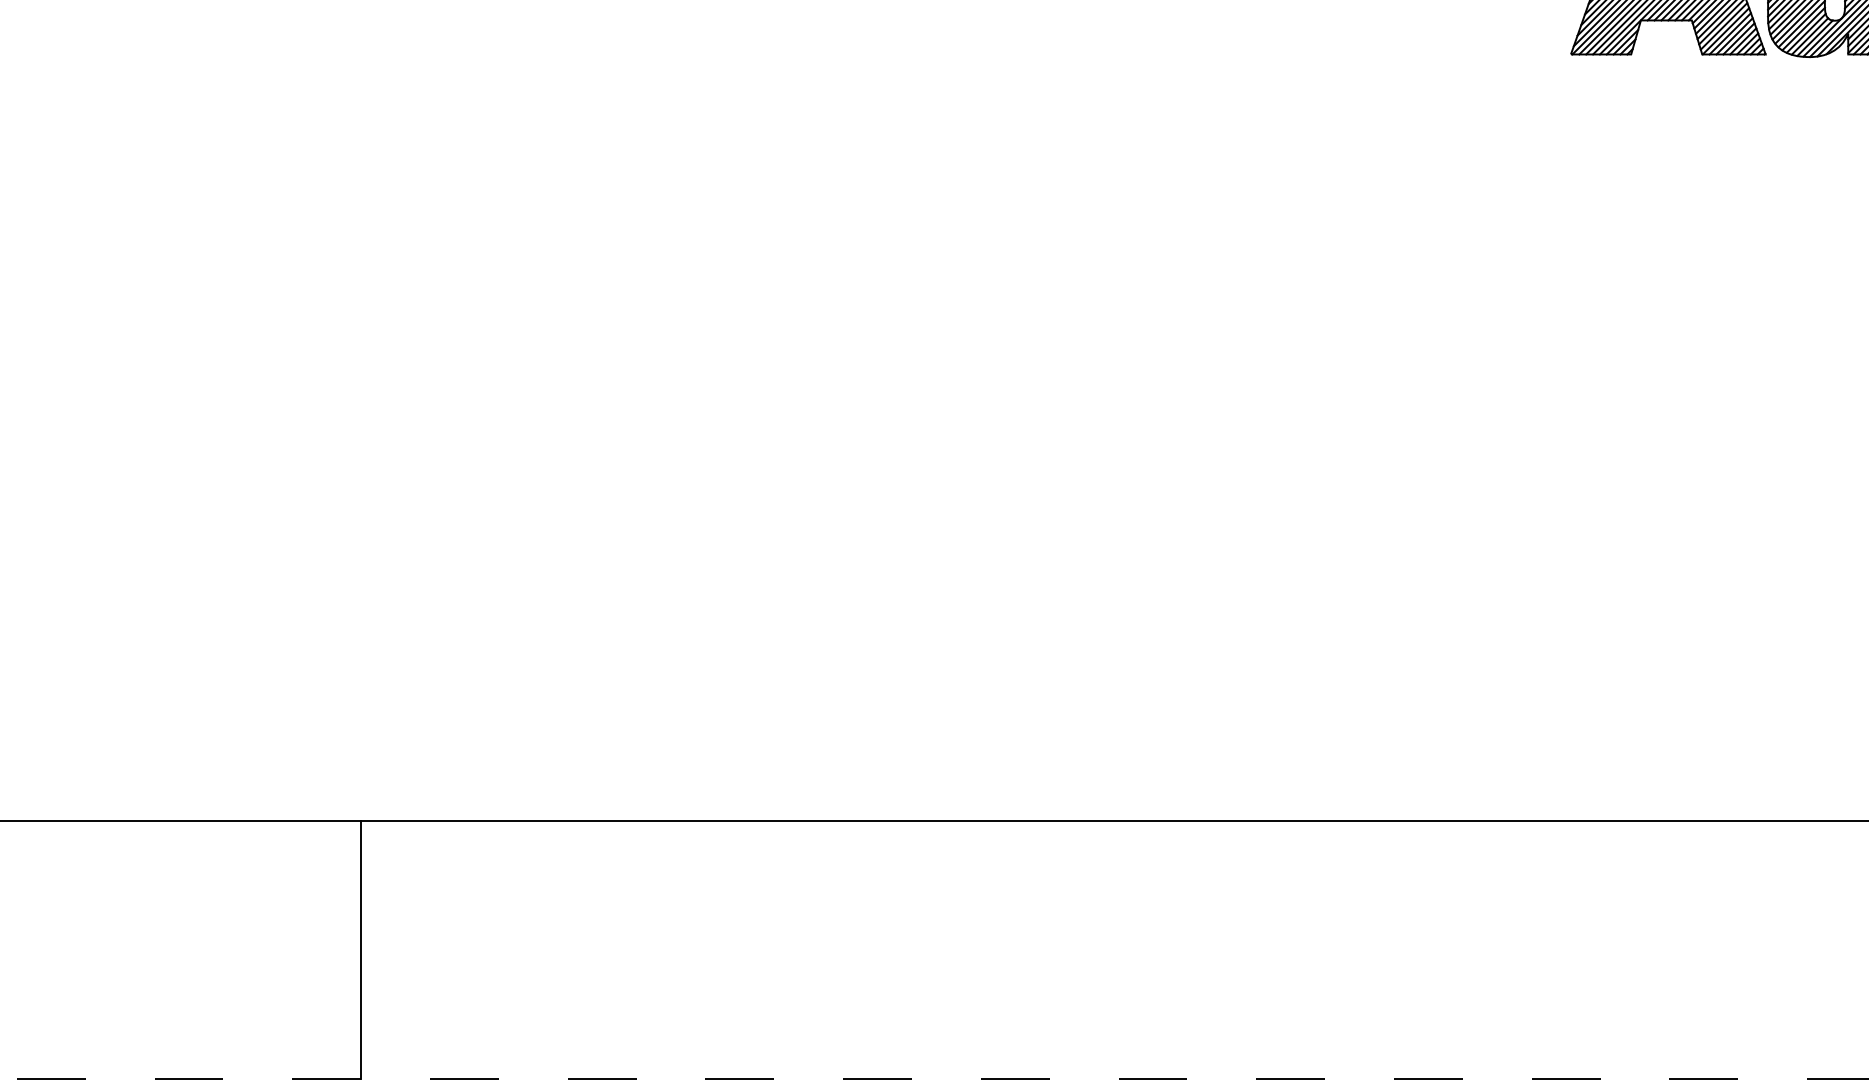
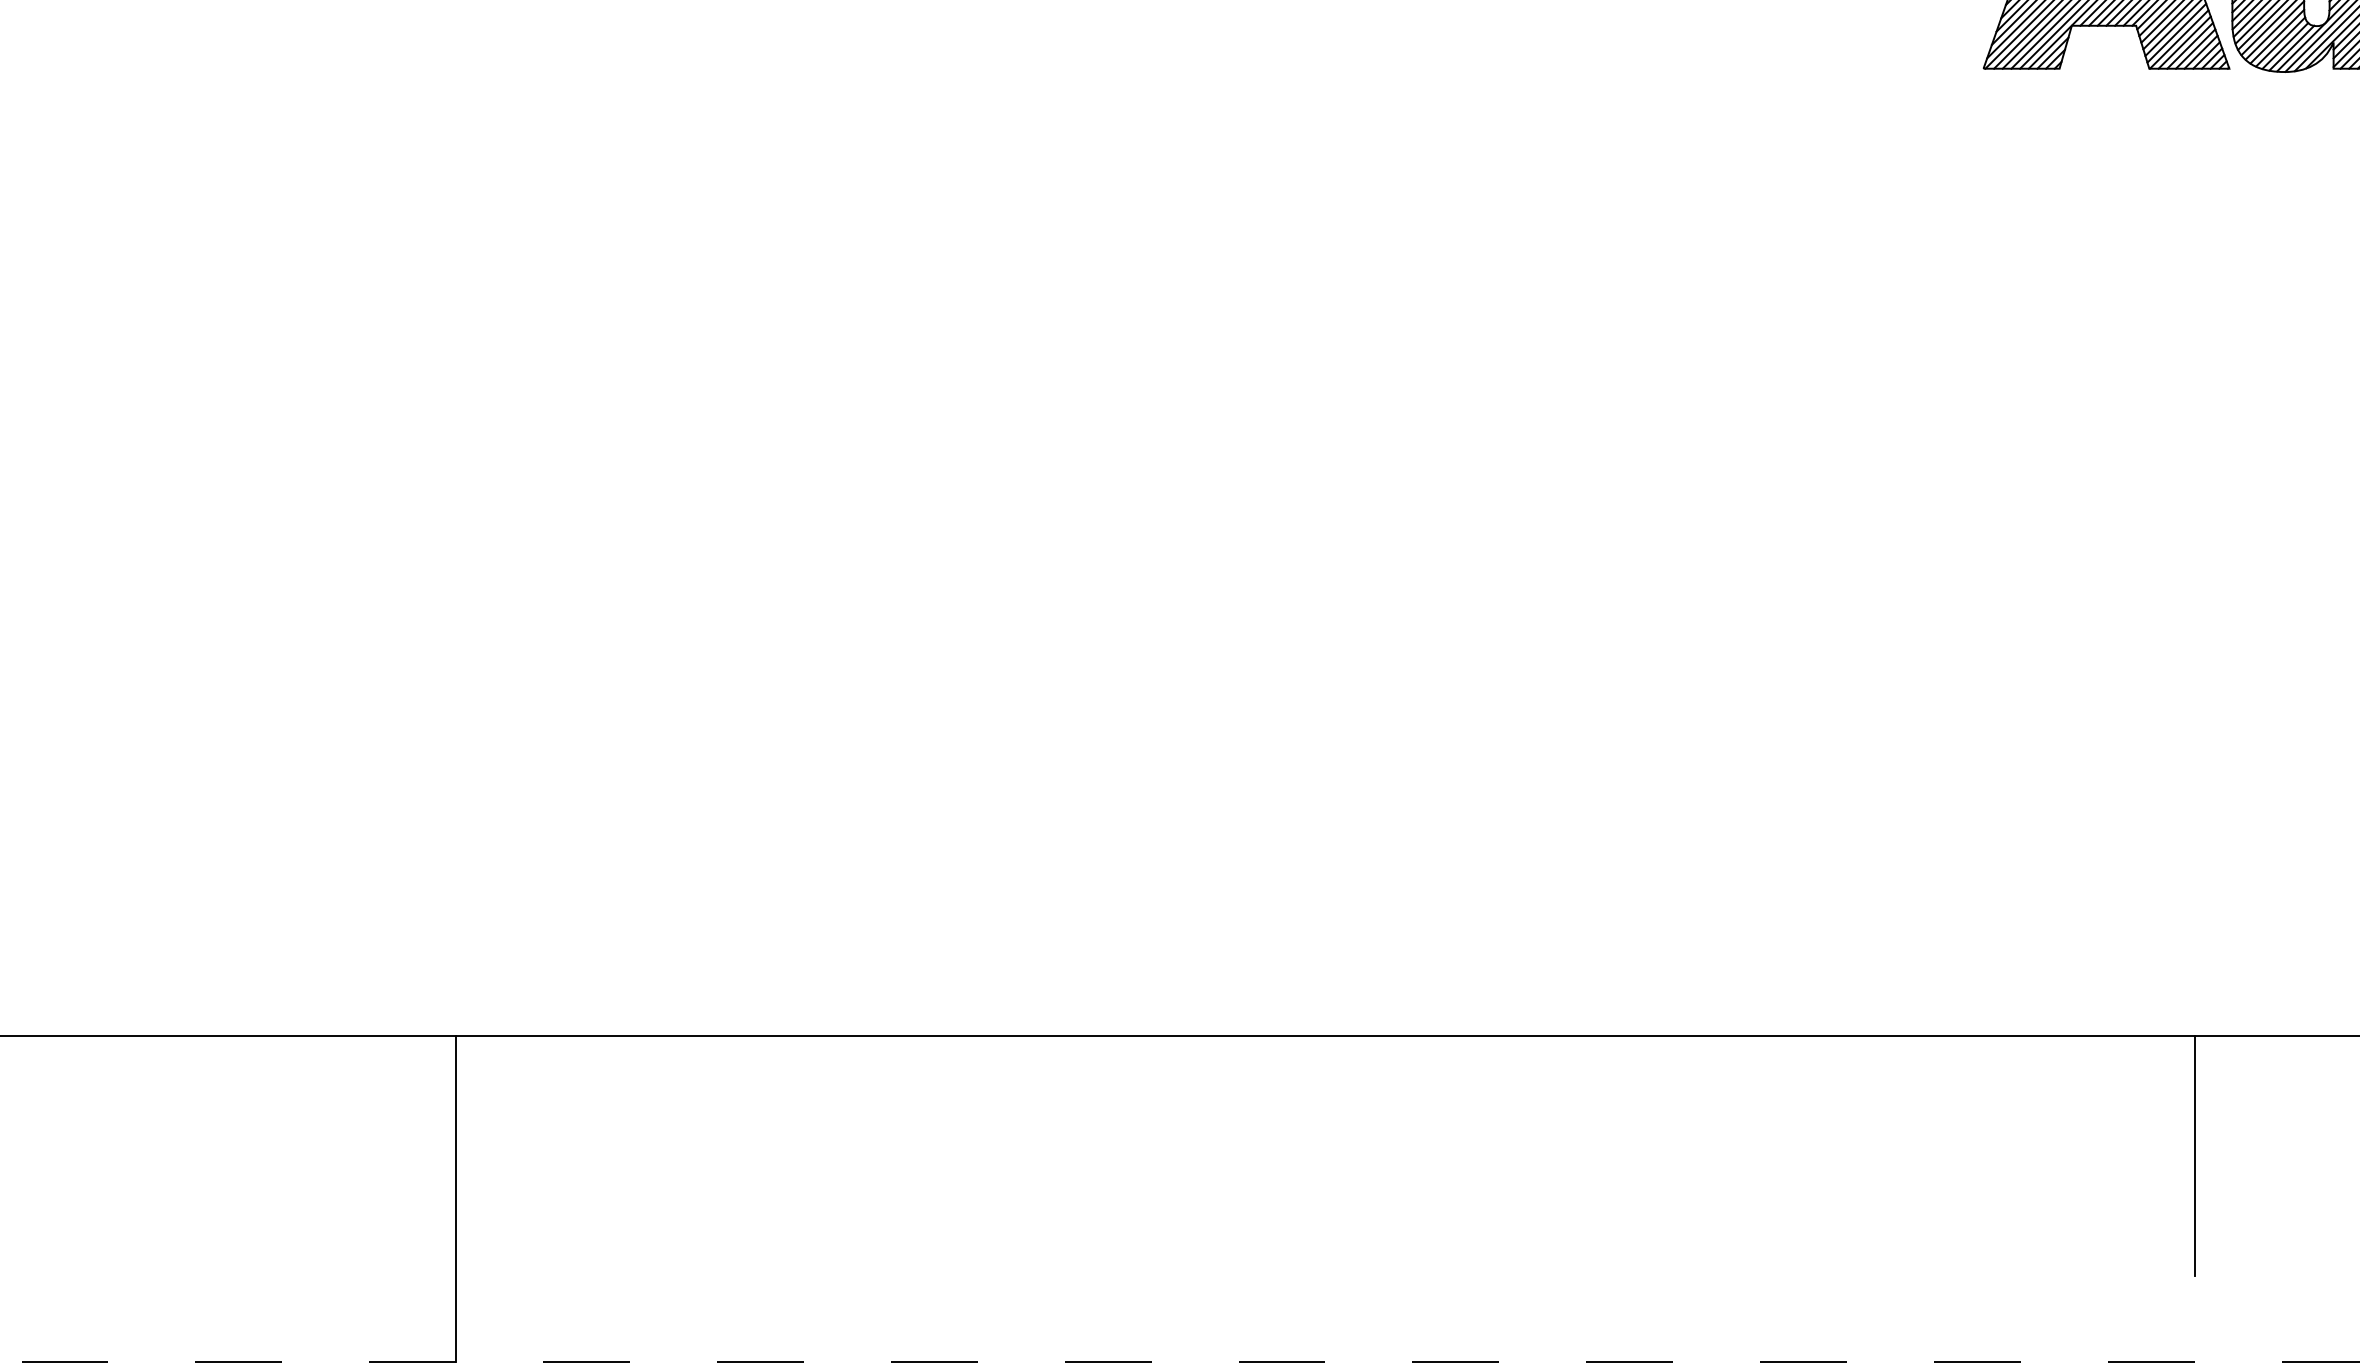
line: (1738, 915) -> (2195, 1155), added

